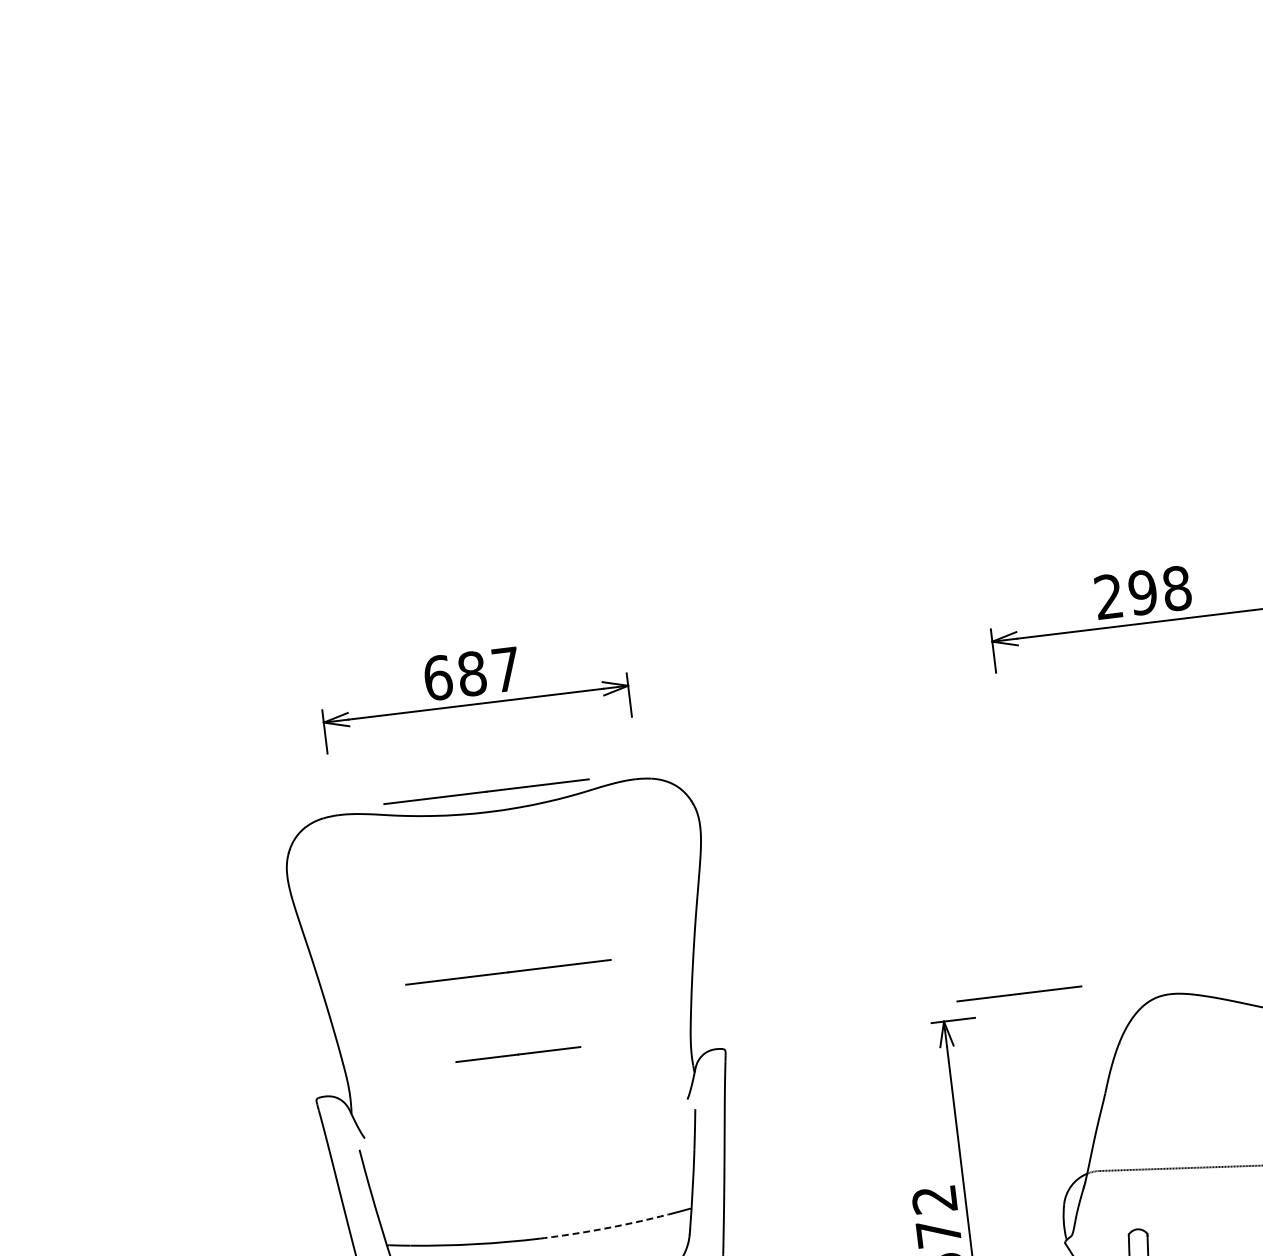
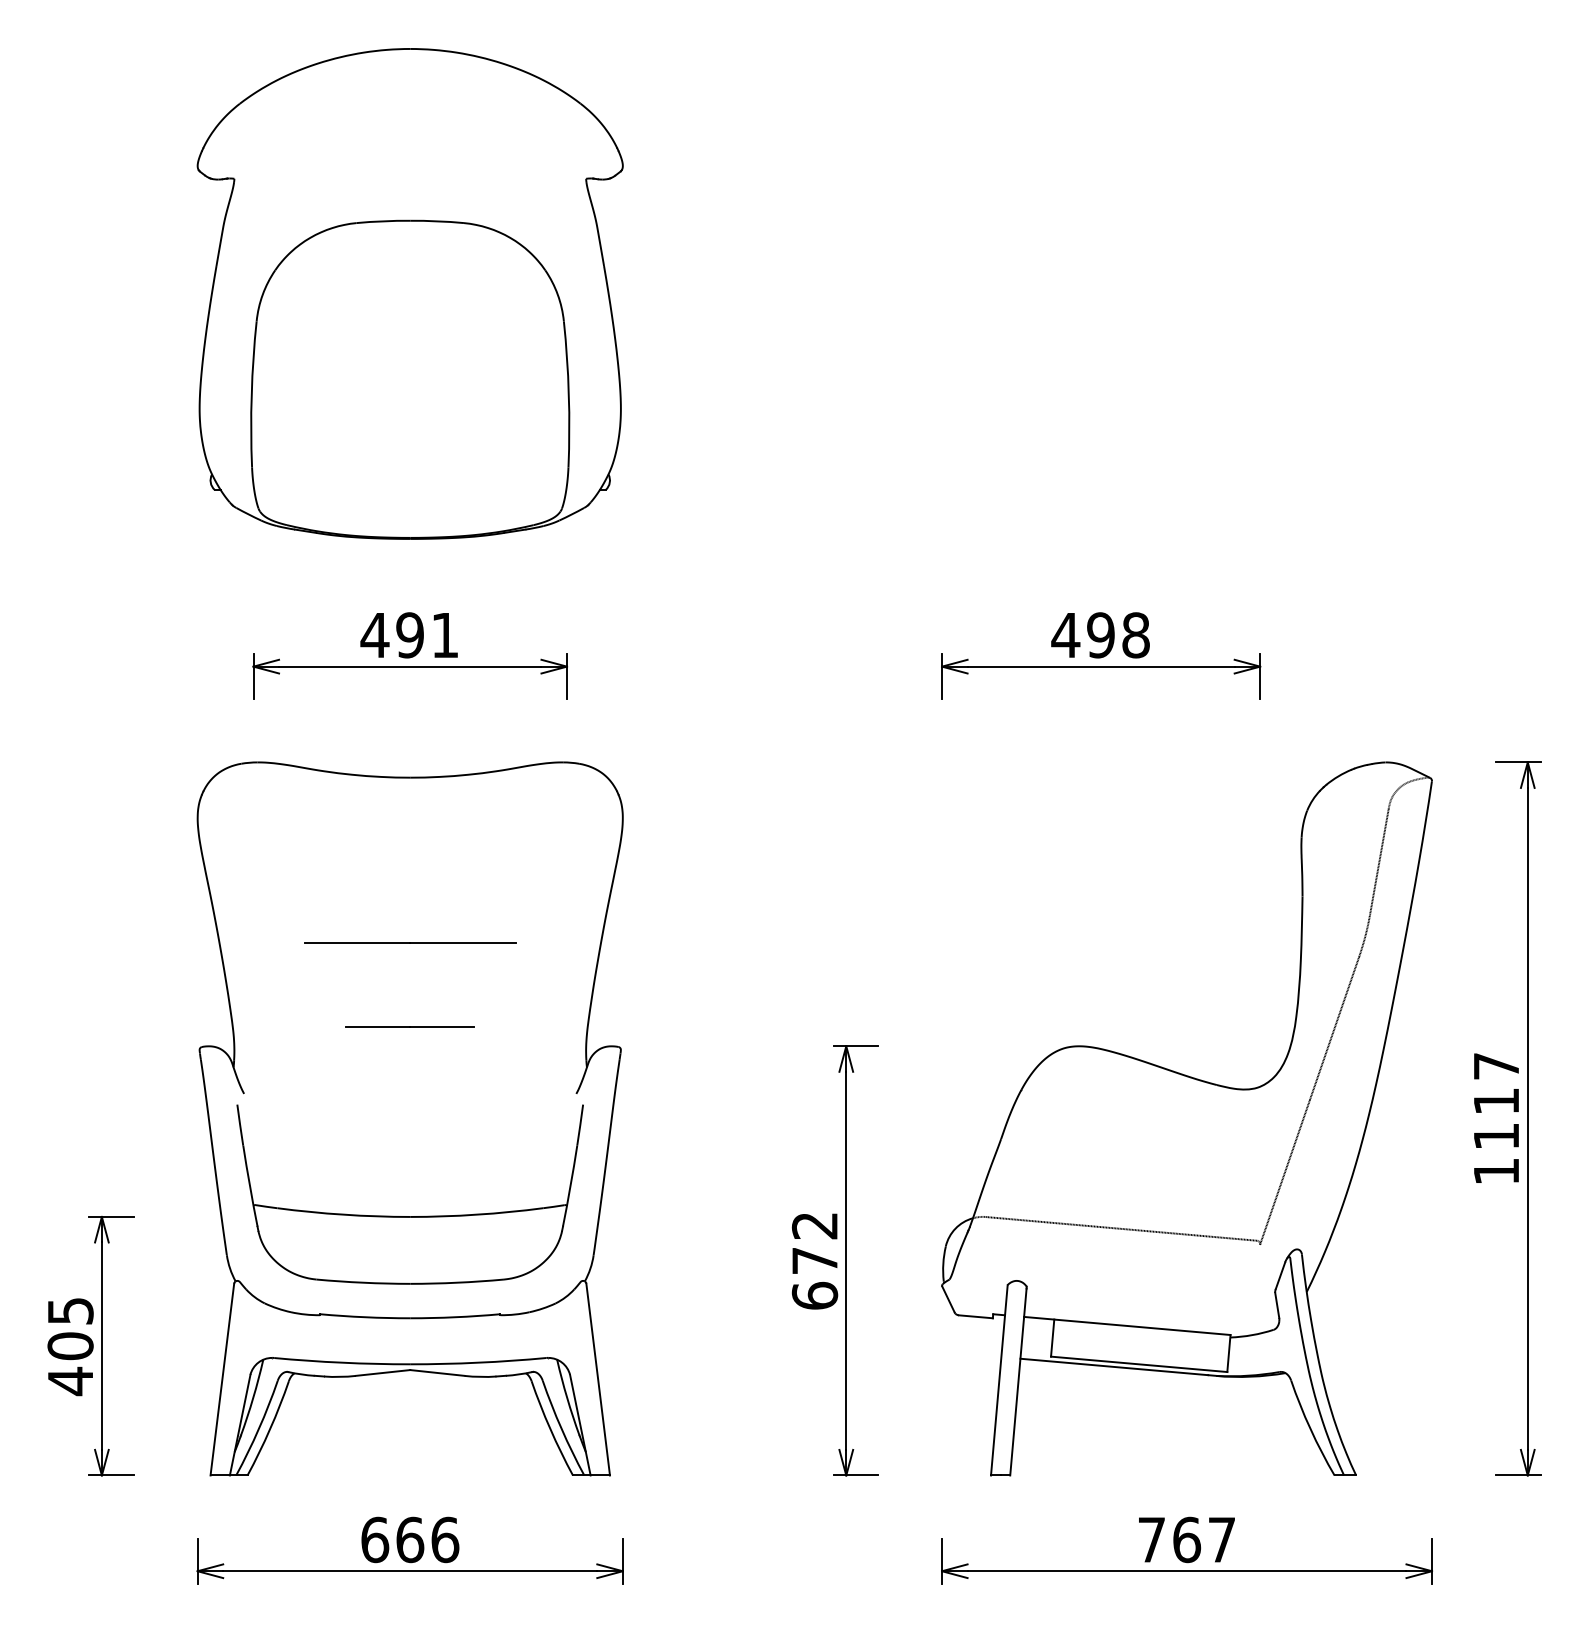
part: (431, 341) -> (409, 293), added
text: (1108, 595) -> (1065, 634), 298 -> 498
text: (471, 674) -> (409, 635), 687 -> 491
line: (486, 791) -> (410, 756), removed
line: (1018, 993) -> (925, 1026), removed
arc: (604, 1228) -> (476, 1214), dashed -> solid

